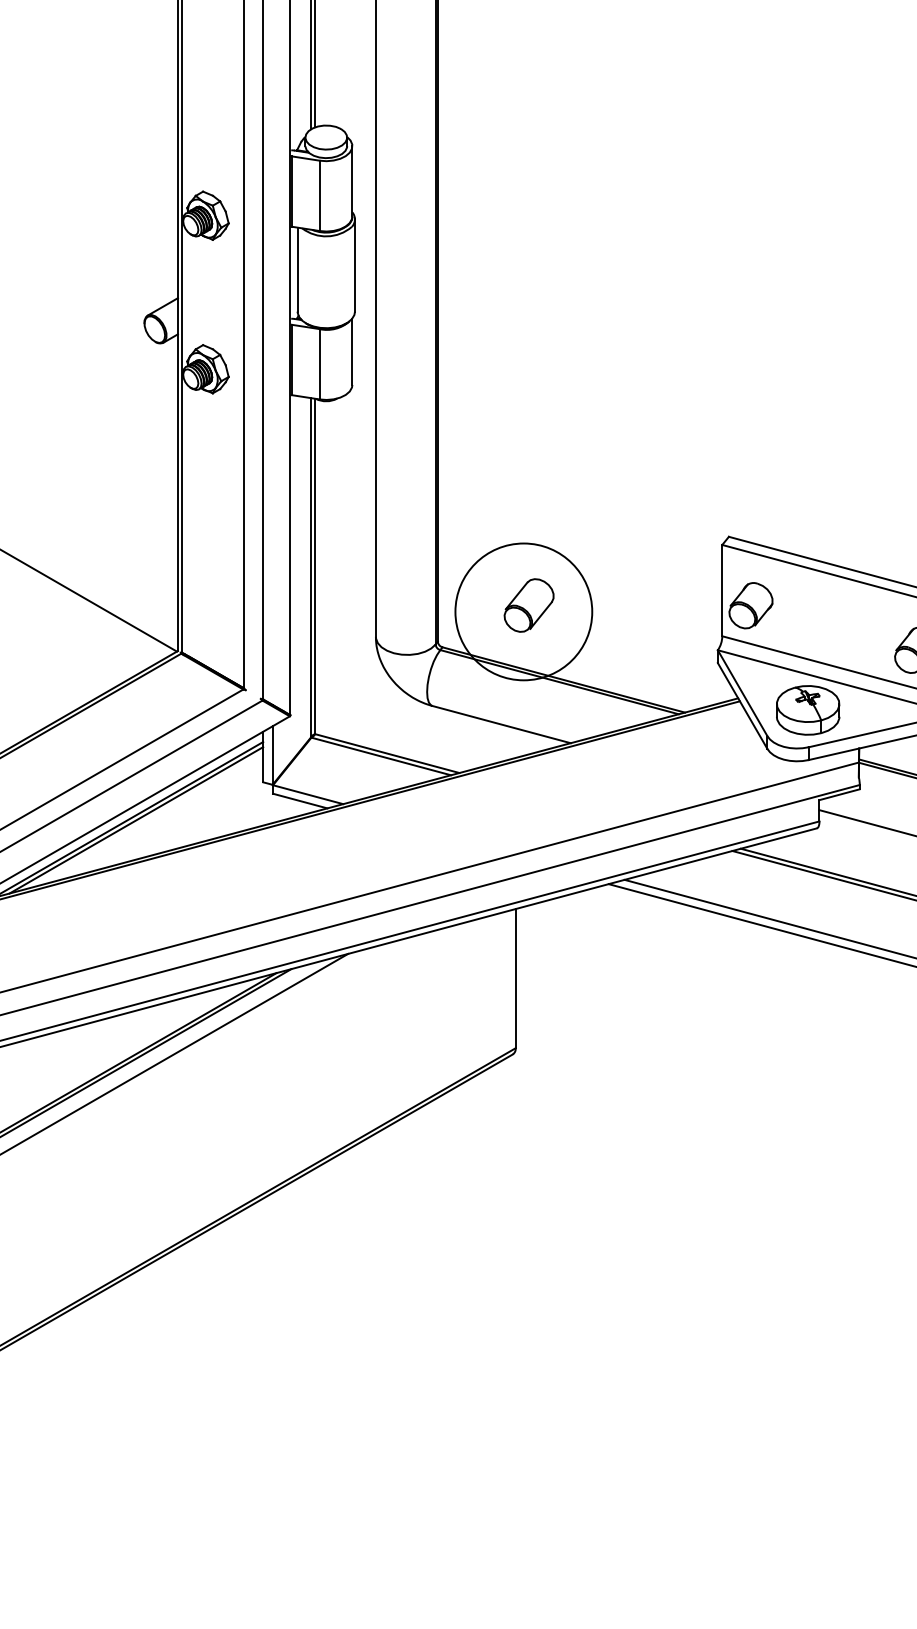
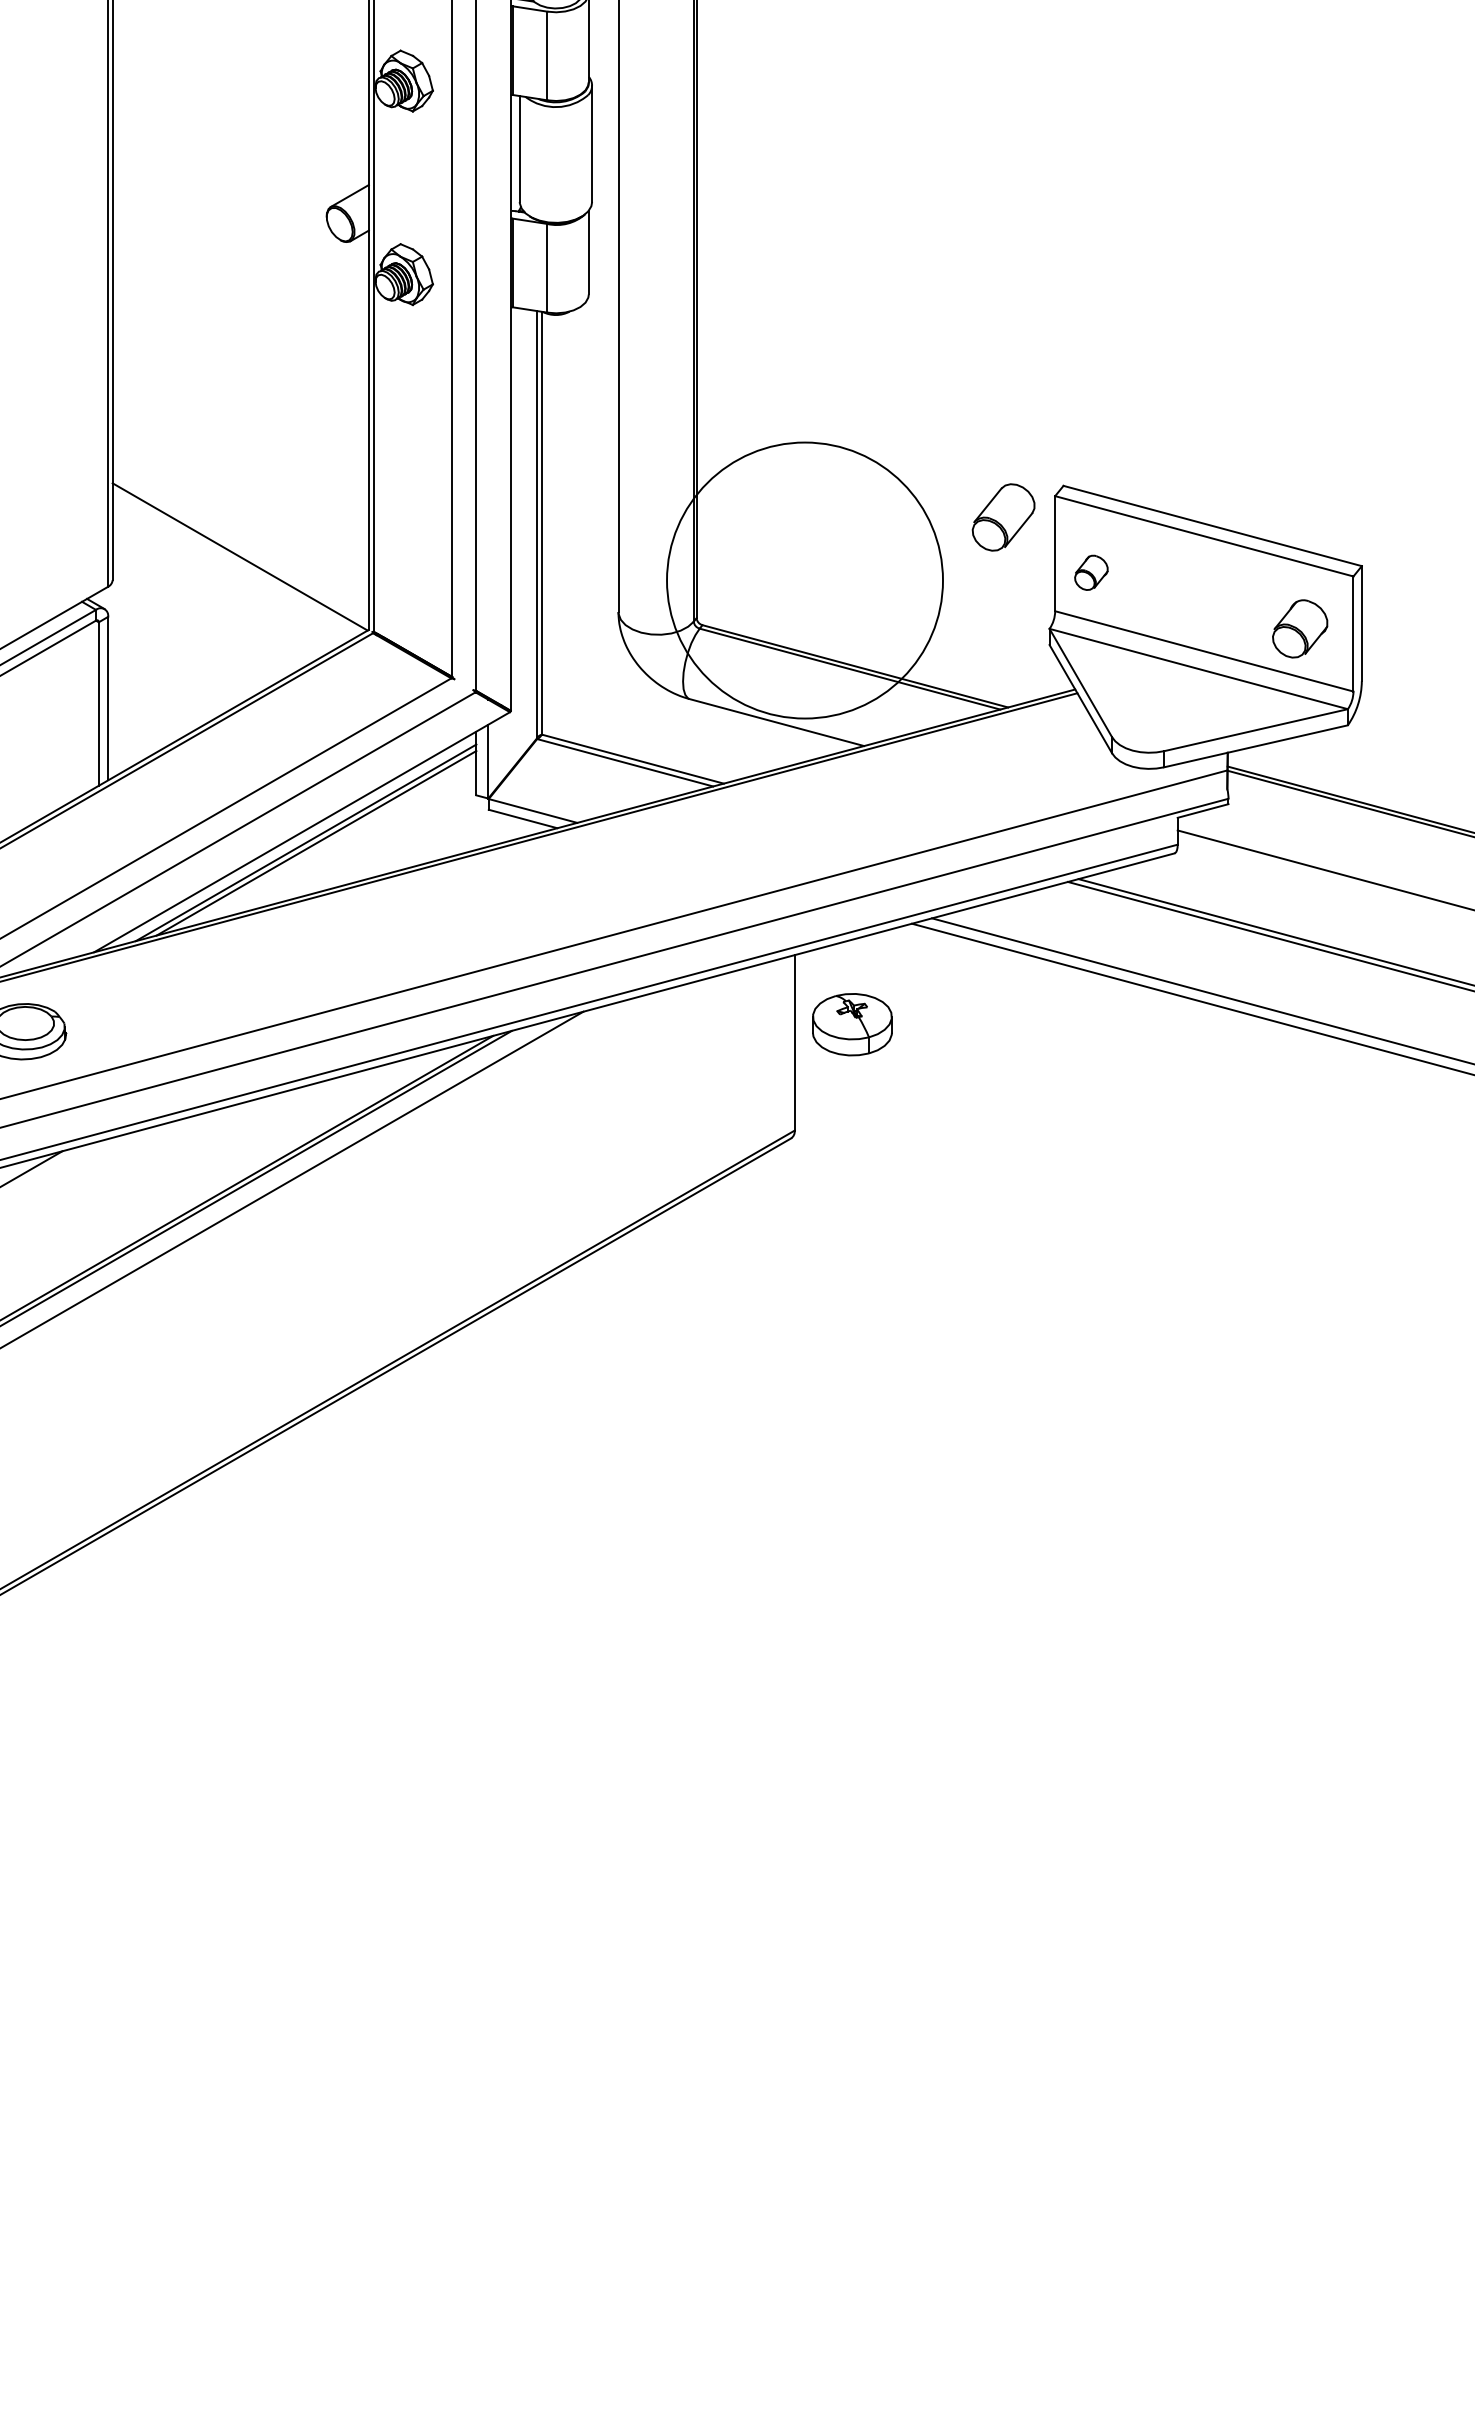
part: (529, 605) -> (1003, 517), moved
part: (751, 605) -> (1091, 572), size x0.6
circle: (523, 611) -> (804, 580), size x1.6
part: (808, 710) -> (852, 1024), moved

